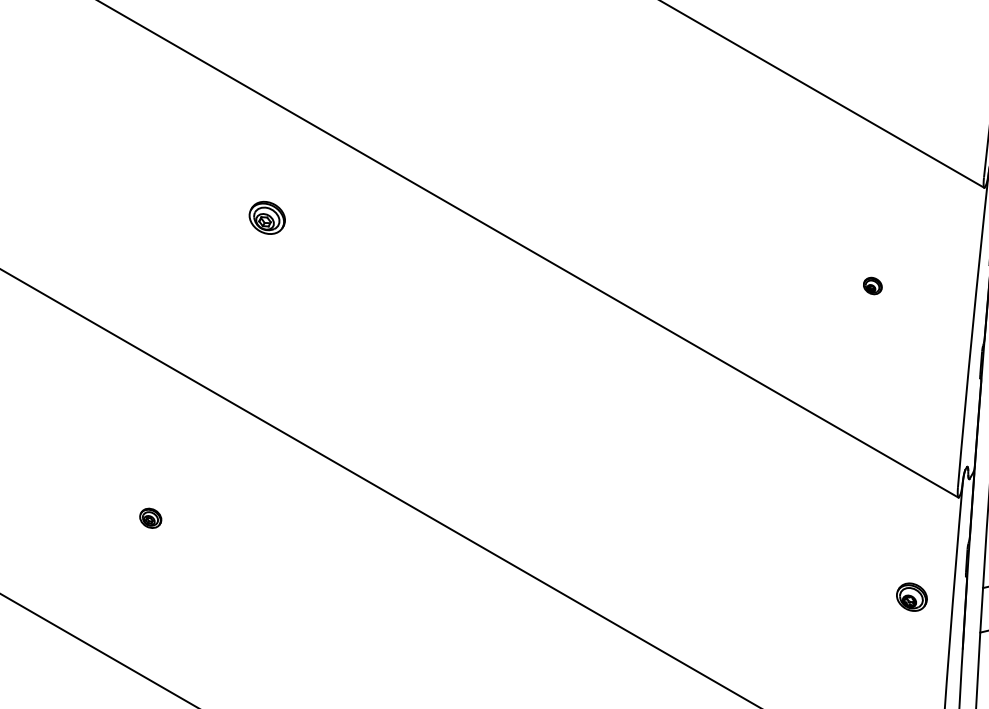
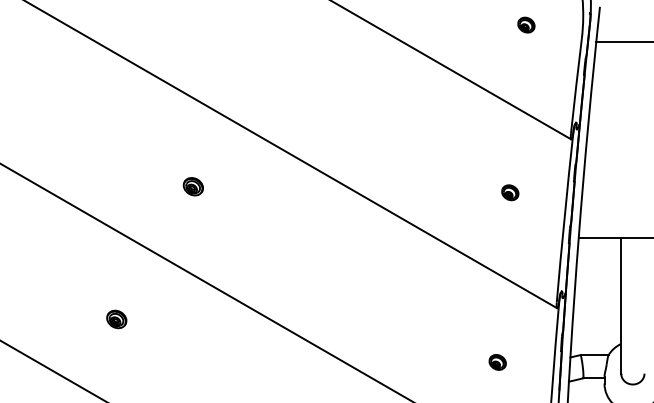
part: (265, 217) -> (192, 186), moved
part: (873, 285) -> (510, 192), size x1.67
part: (150, 518) -> (116, 319), size x1.67
part: (911, 597) -> (497, 362), moved

